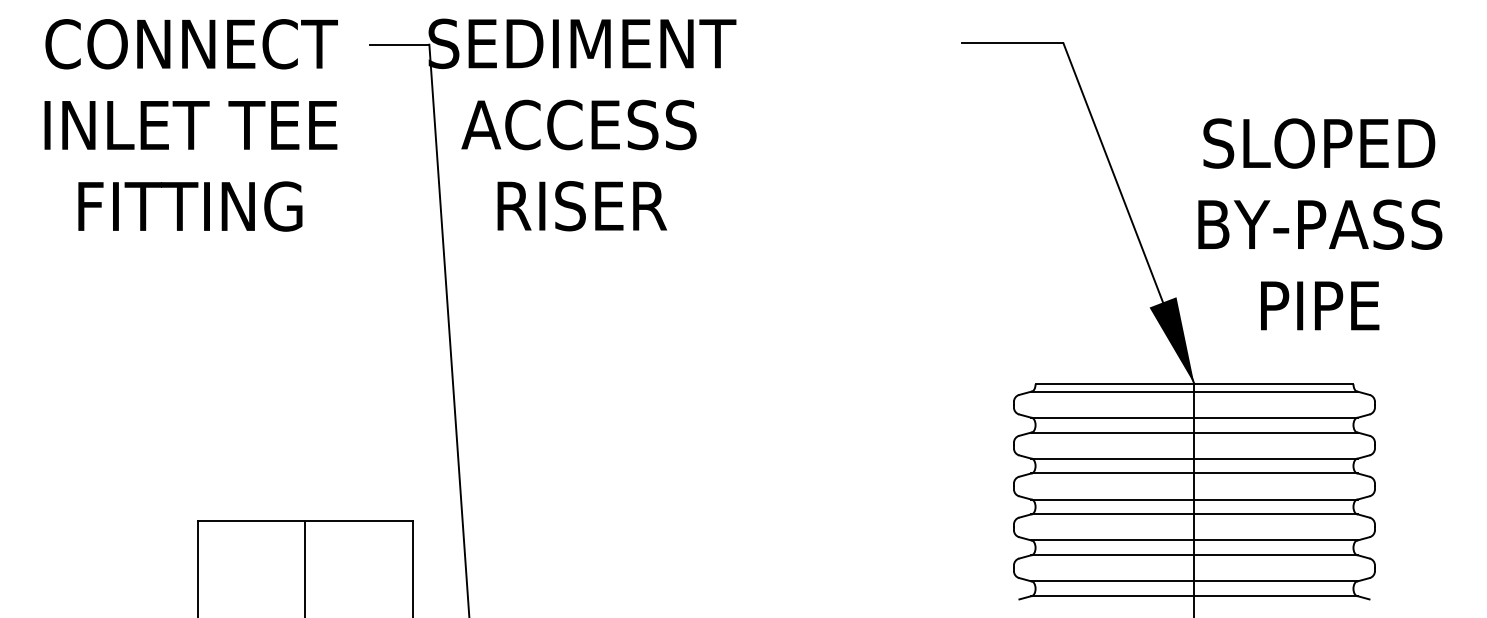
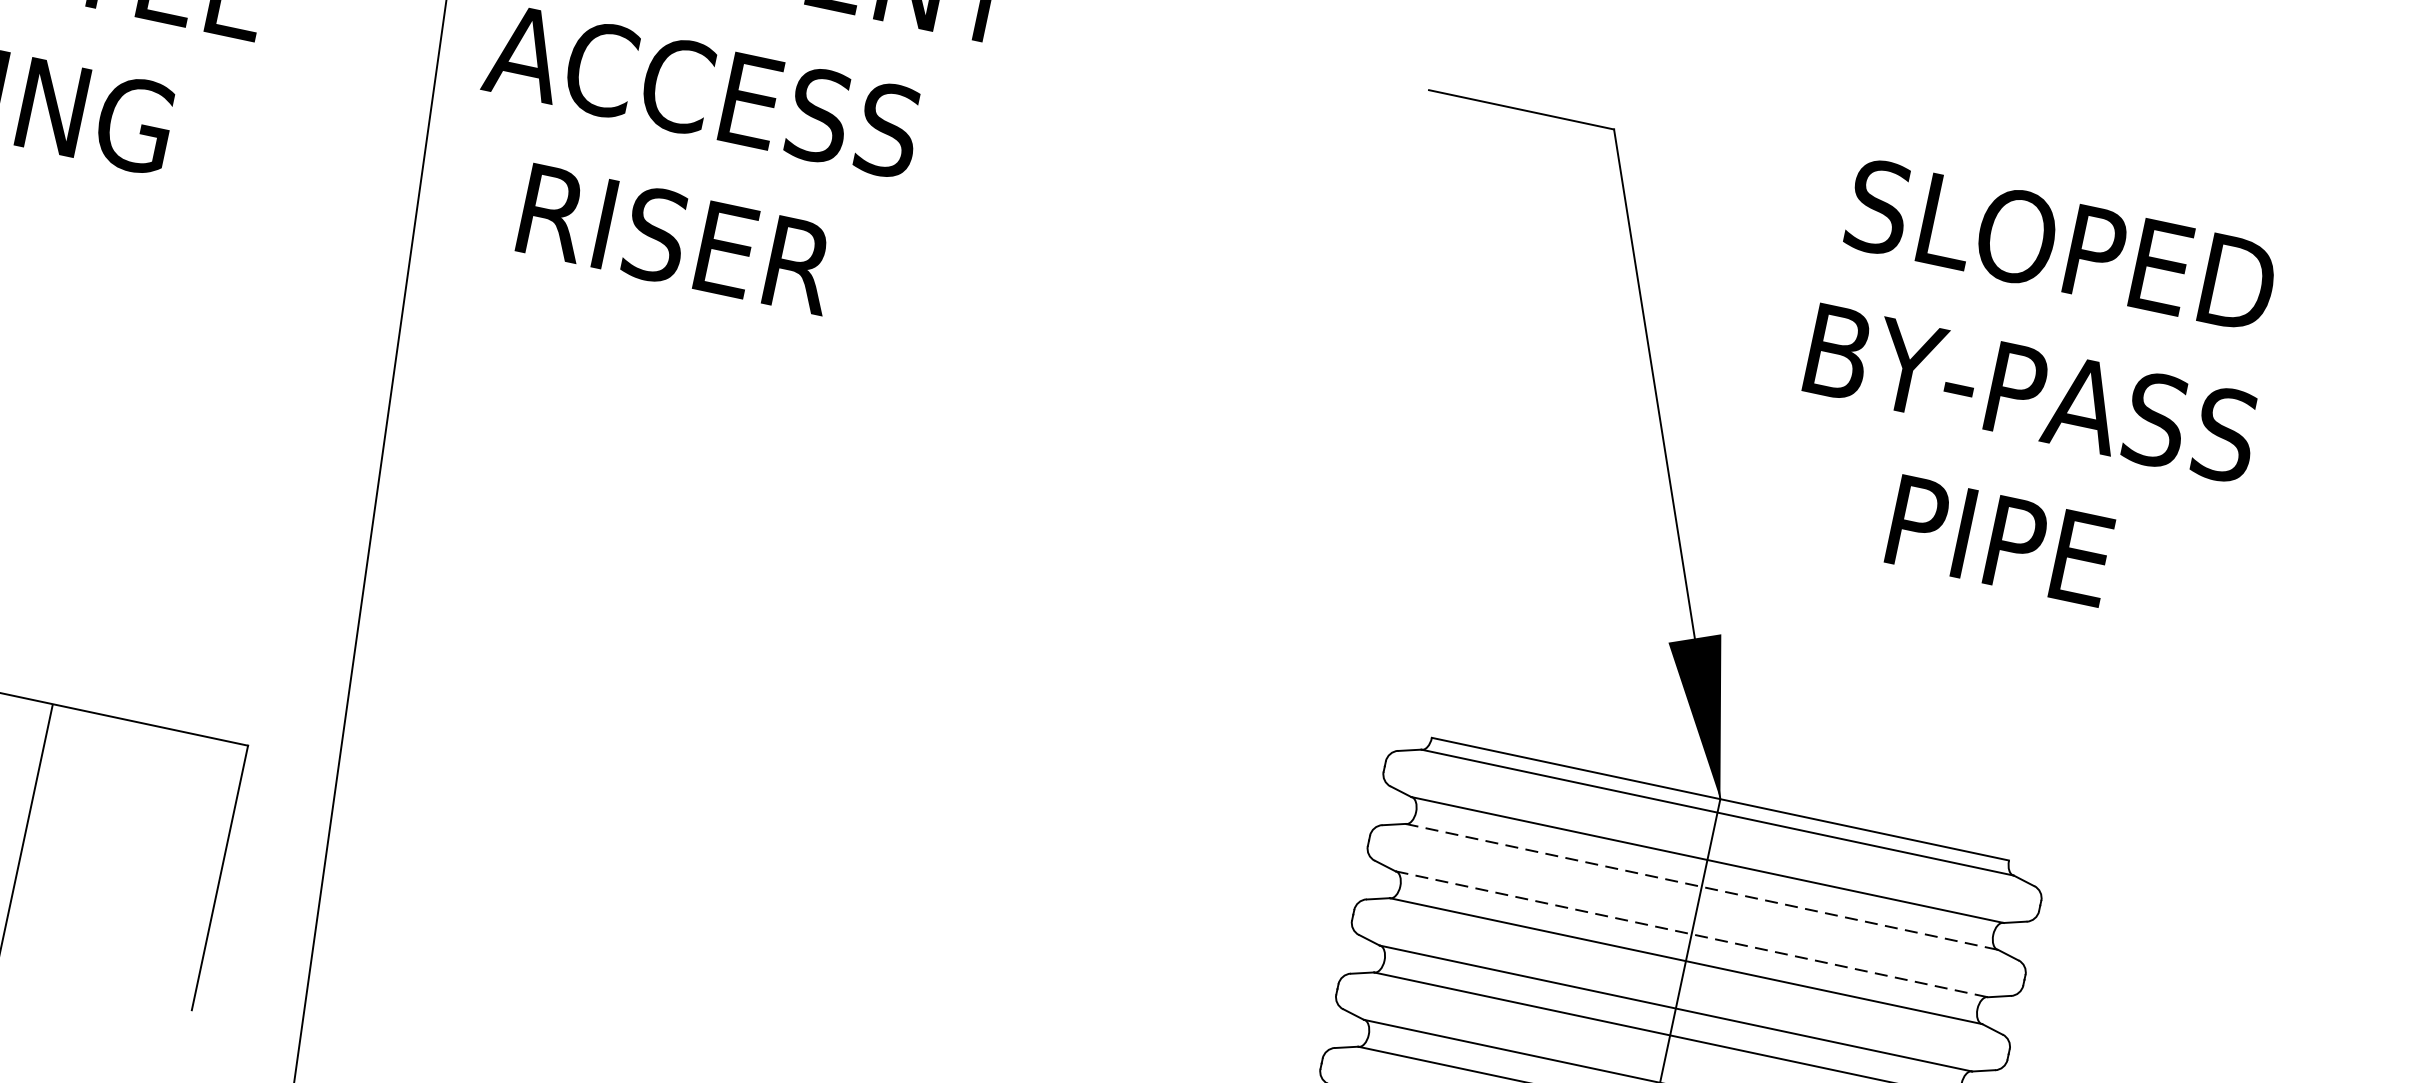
text: (1320, 224) -> (2032, 393), moved
line: (1195, 432) -> (1703, 887), solid -> dashed
line: (1195, 458) -> (1693, 934), solid -> dashed

